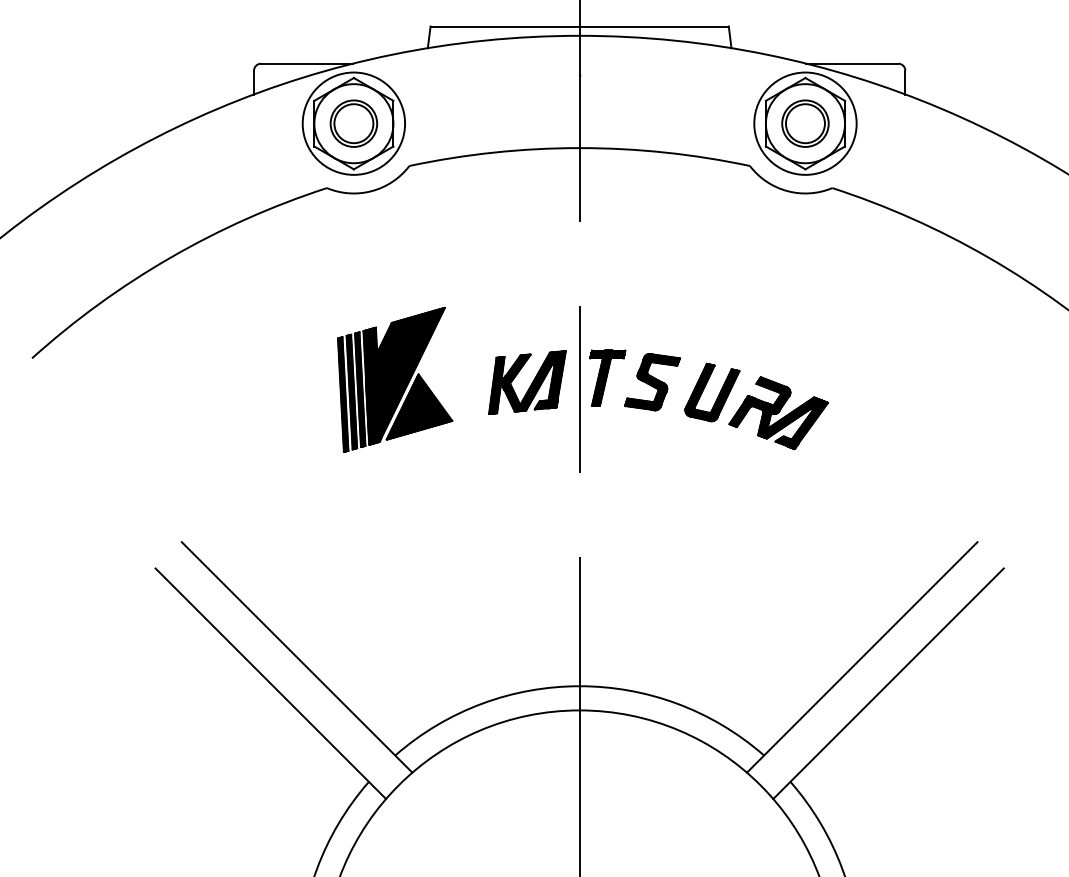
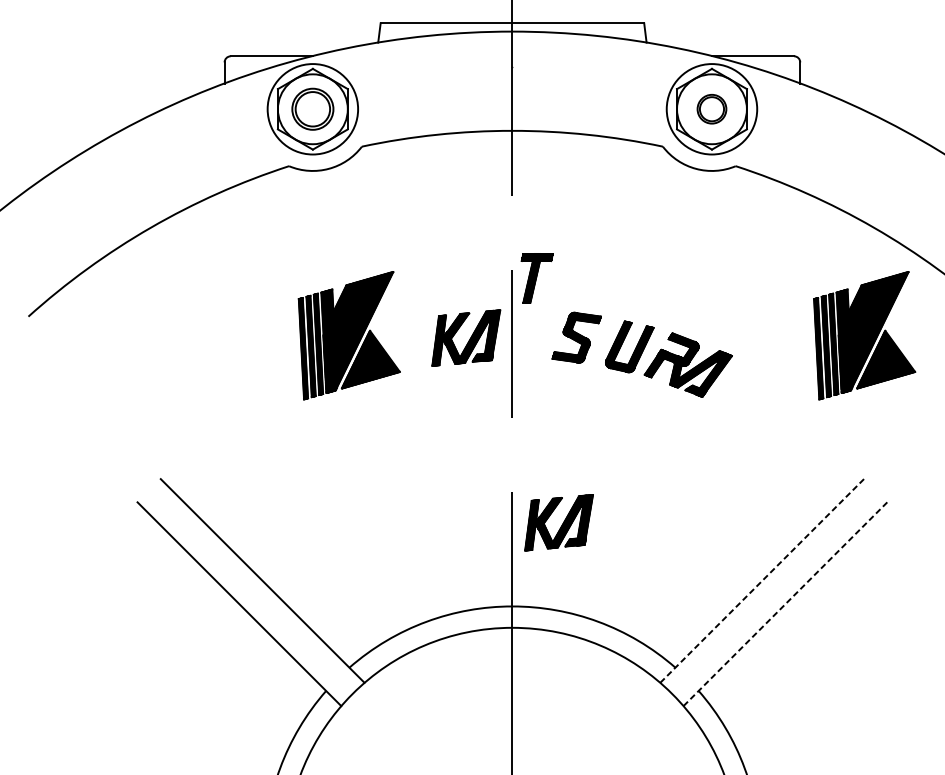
part: (805, 123) -> (712, 109), size x0.7
part: (607, 377) -> (537, 277), moved
part: (978, 379) -> (864, 335), added
part: (632, 591) -> (559, 522), added
line: (861, 657) -> (761, 581), solid -> dashed
line: (888, 684) -> (785, 604), solid -> dashed

